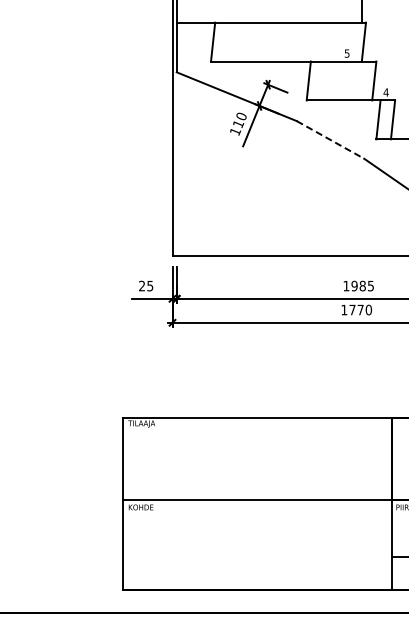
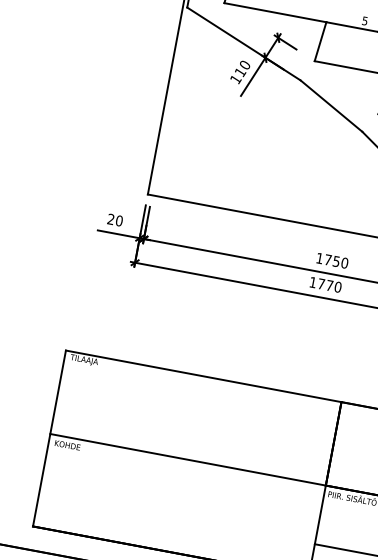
line: (330, 139) -> (331, 105), dashed -> solid
text: (150, 285) -> (119, 220), 25 -> 20
text: (362, 285) -> (336, 260), 1985 -> 1750

